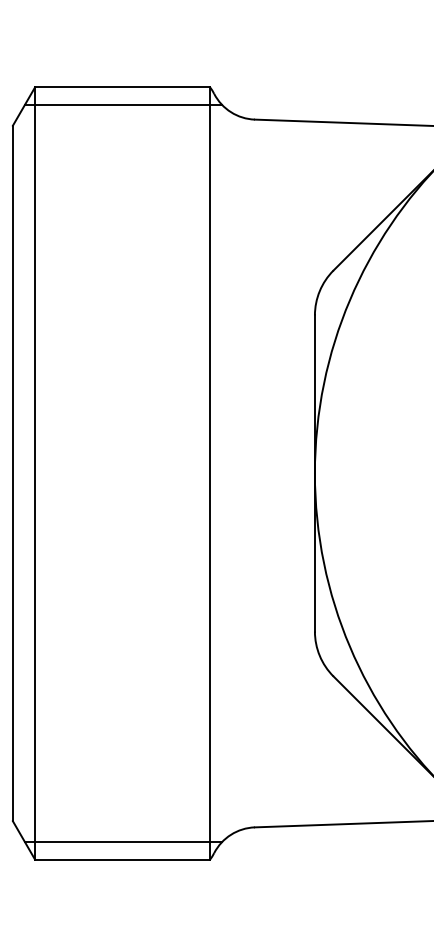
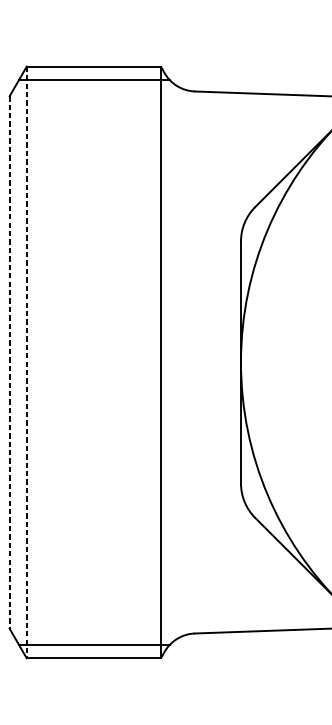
line: (12, 473) -> (9, 362), solid -> dashed
line: (35, 474) -> (27, 363), solid -> dashed

